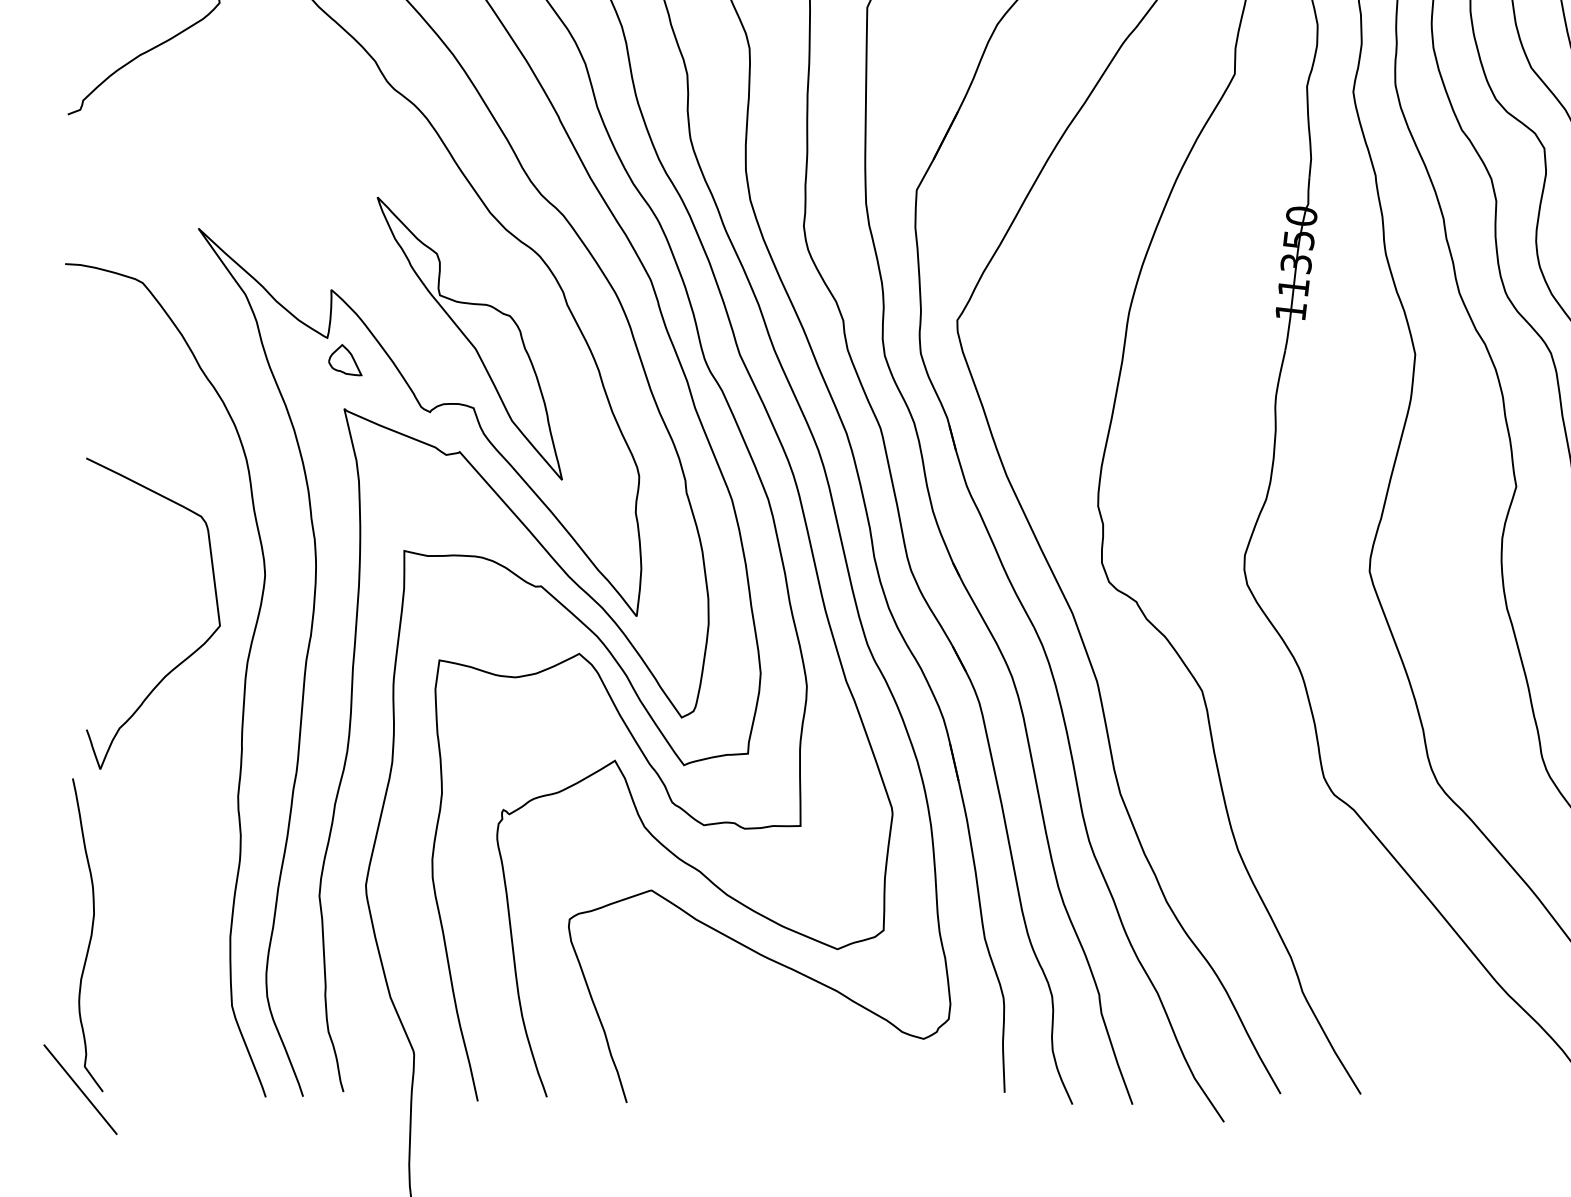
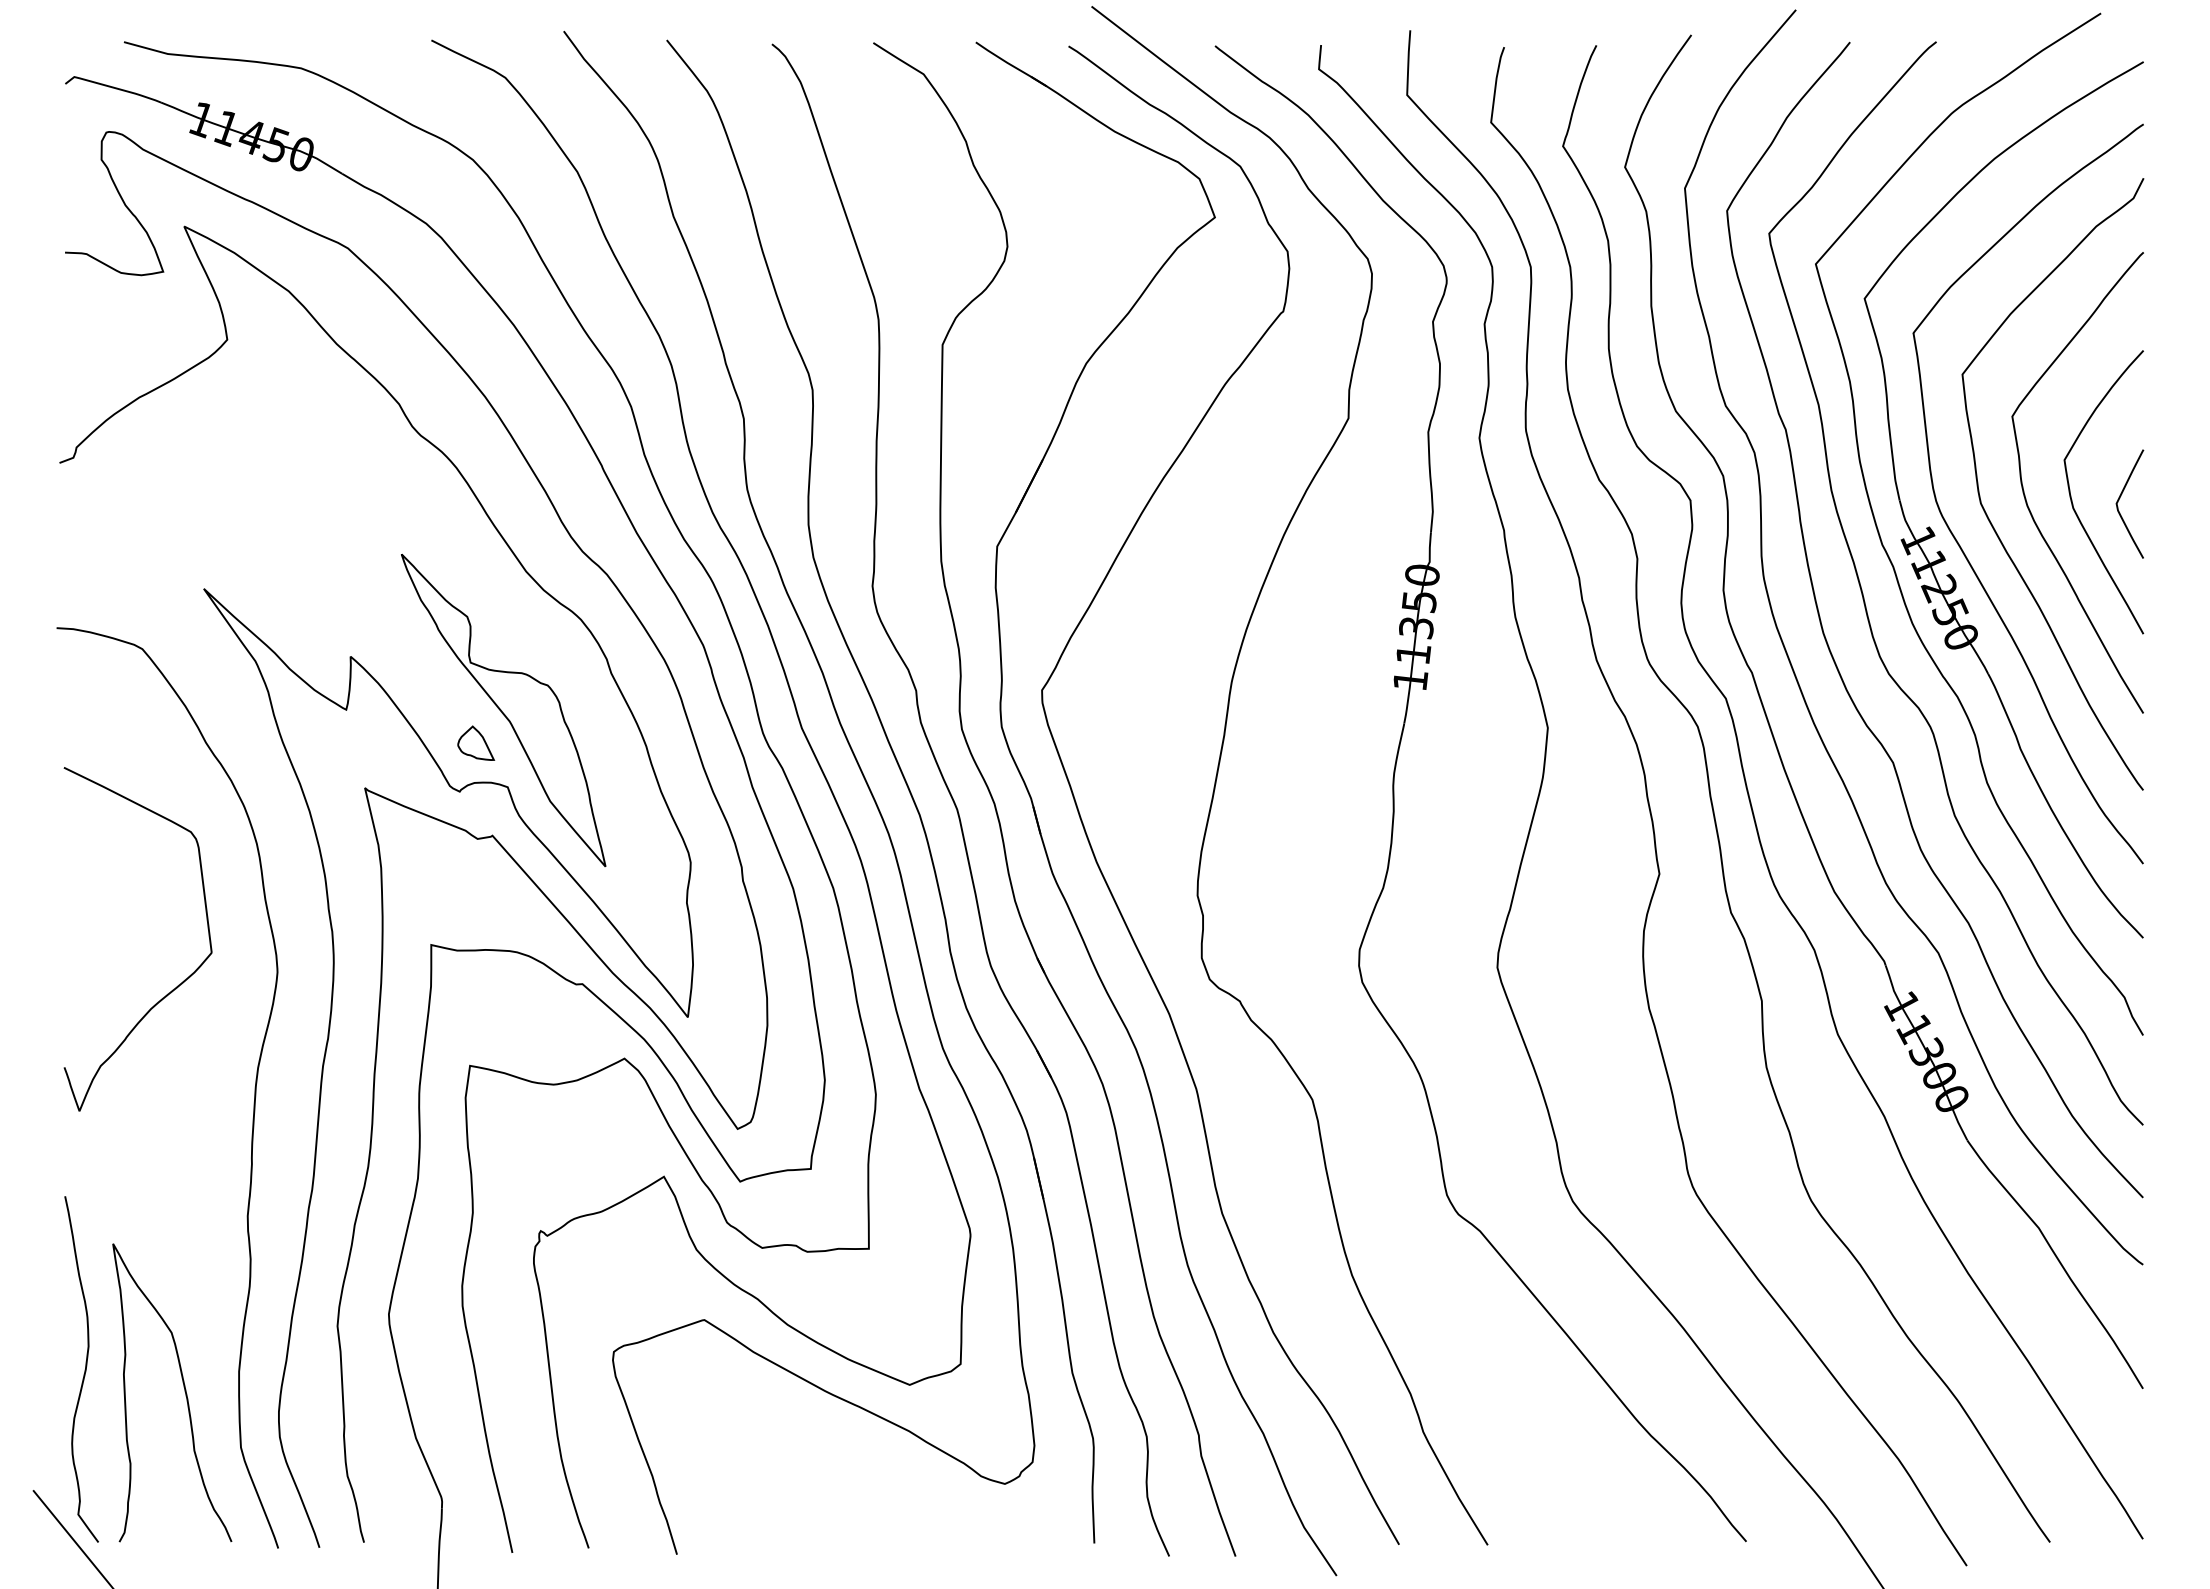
part: (345, 359) -> (476, 742), moved
curve: (189, 654) -> (178, 984), moved
curve: (180, 955) -> (184, 1391), added

